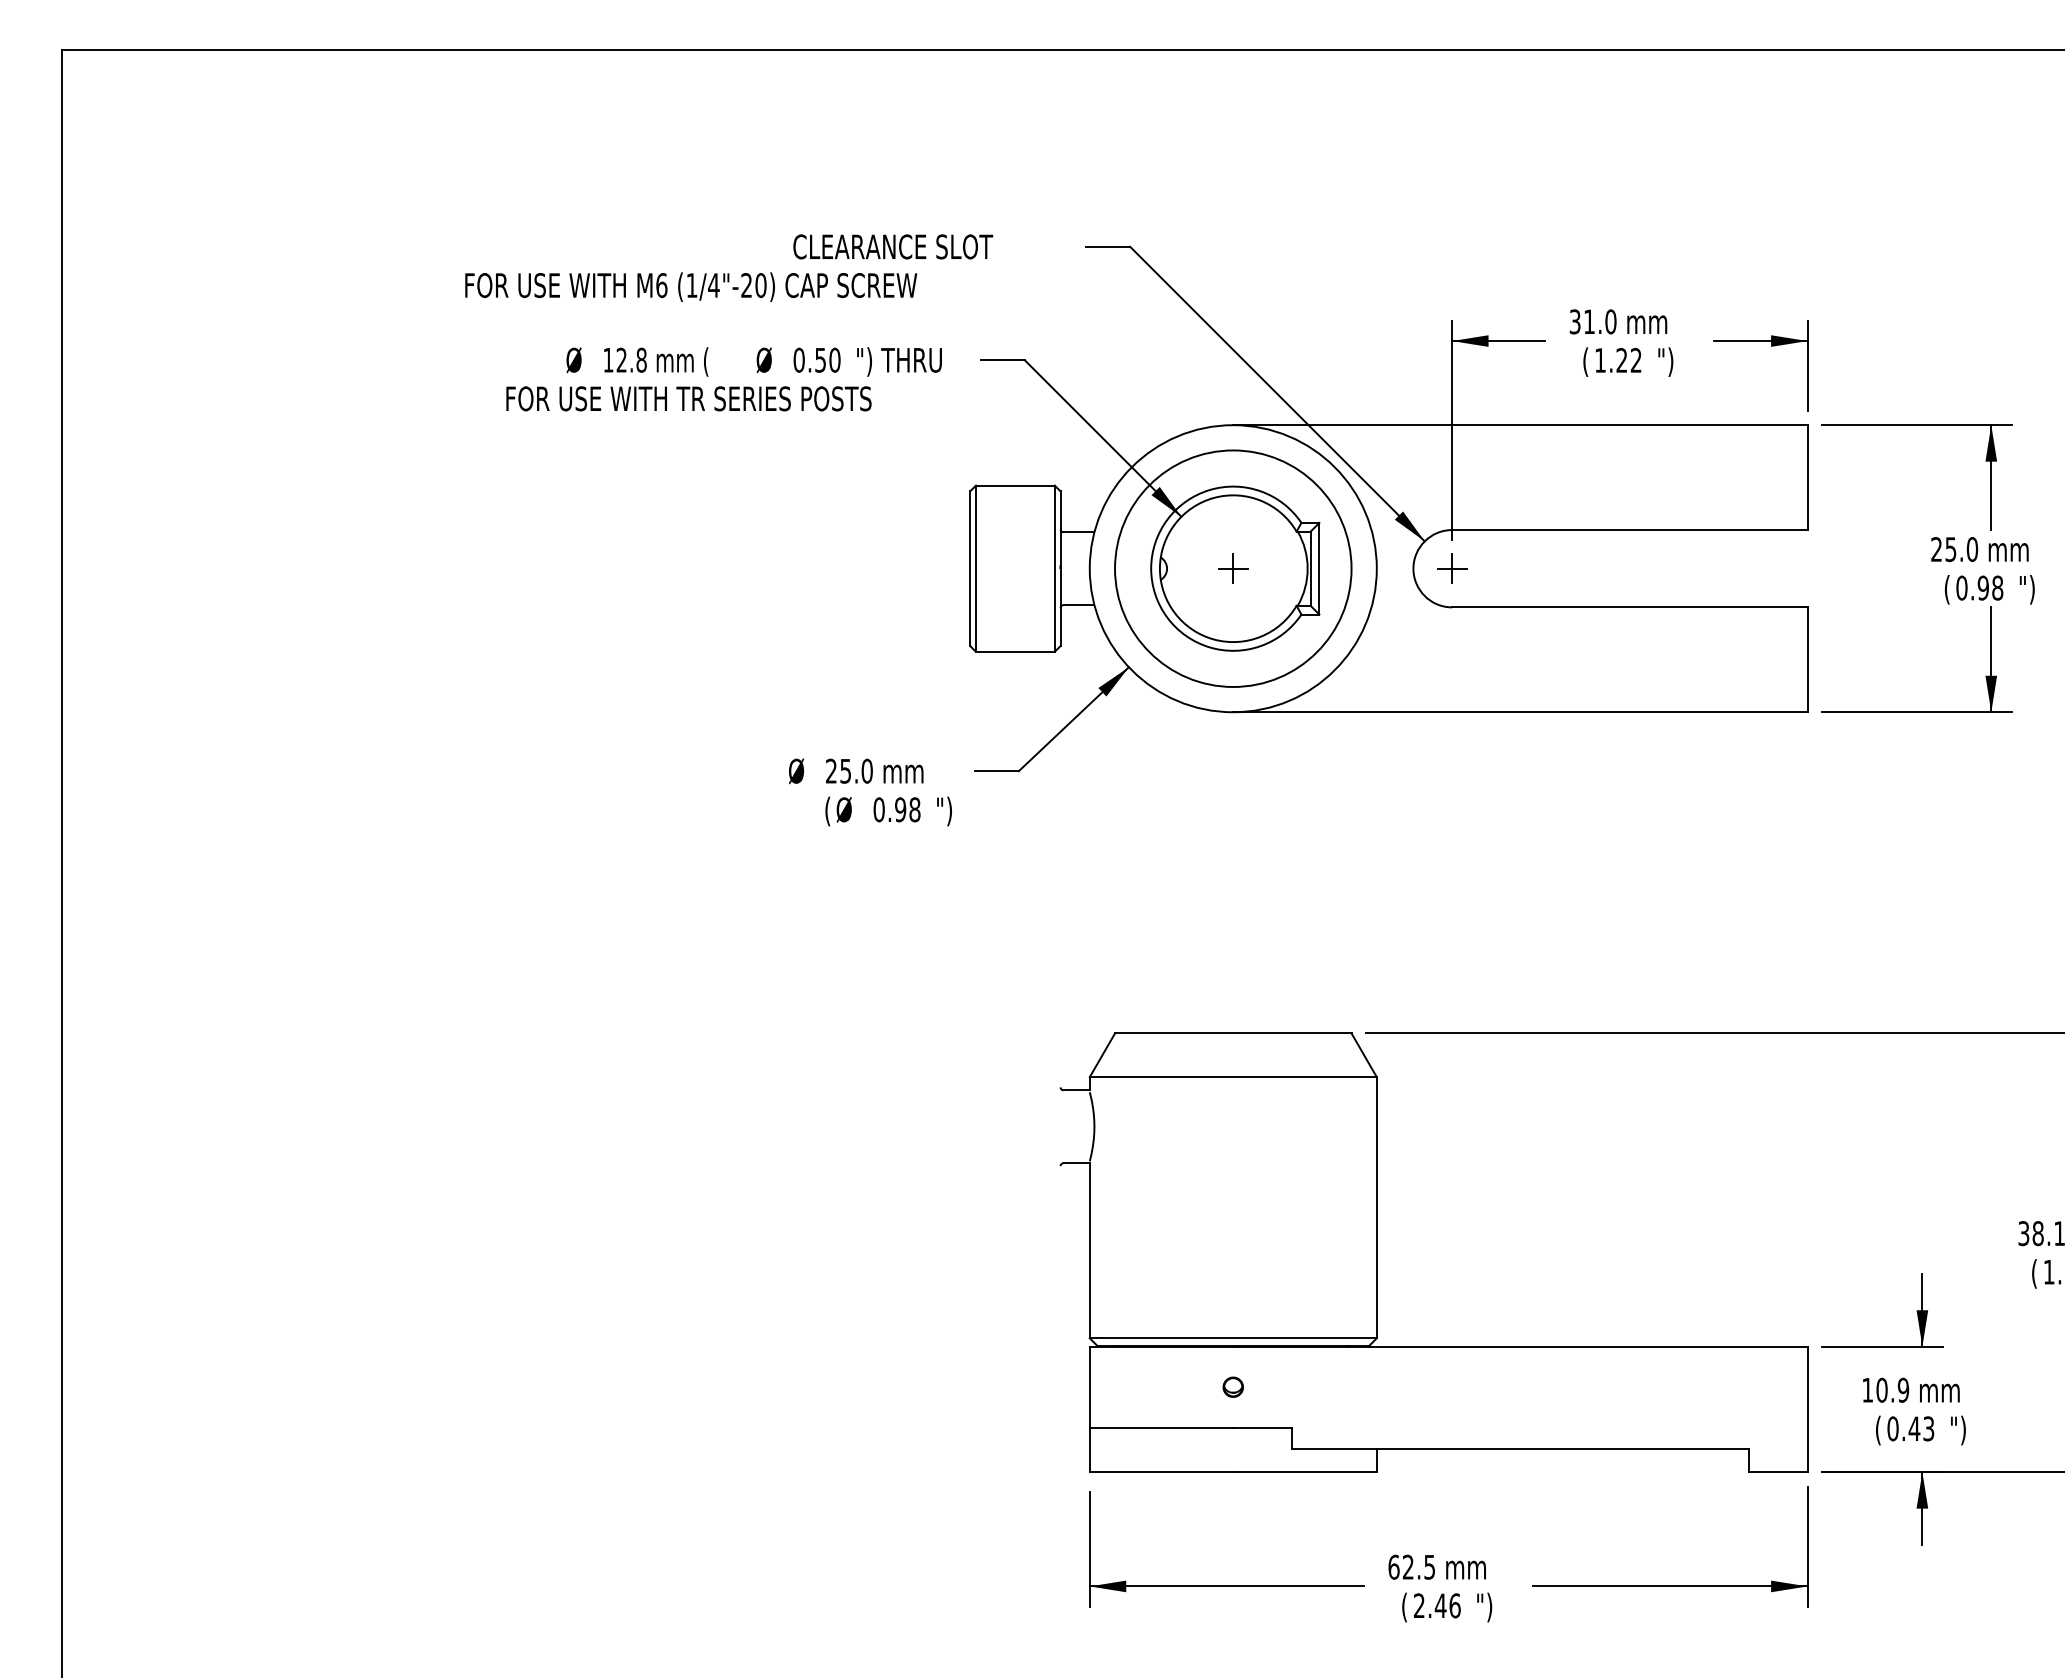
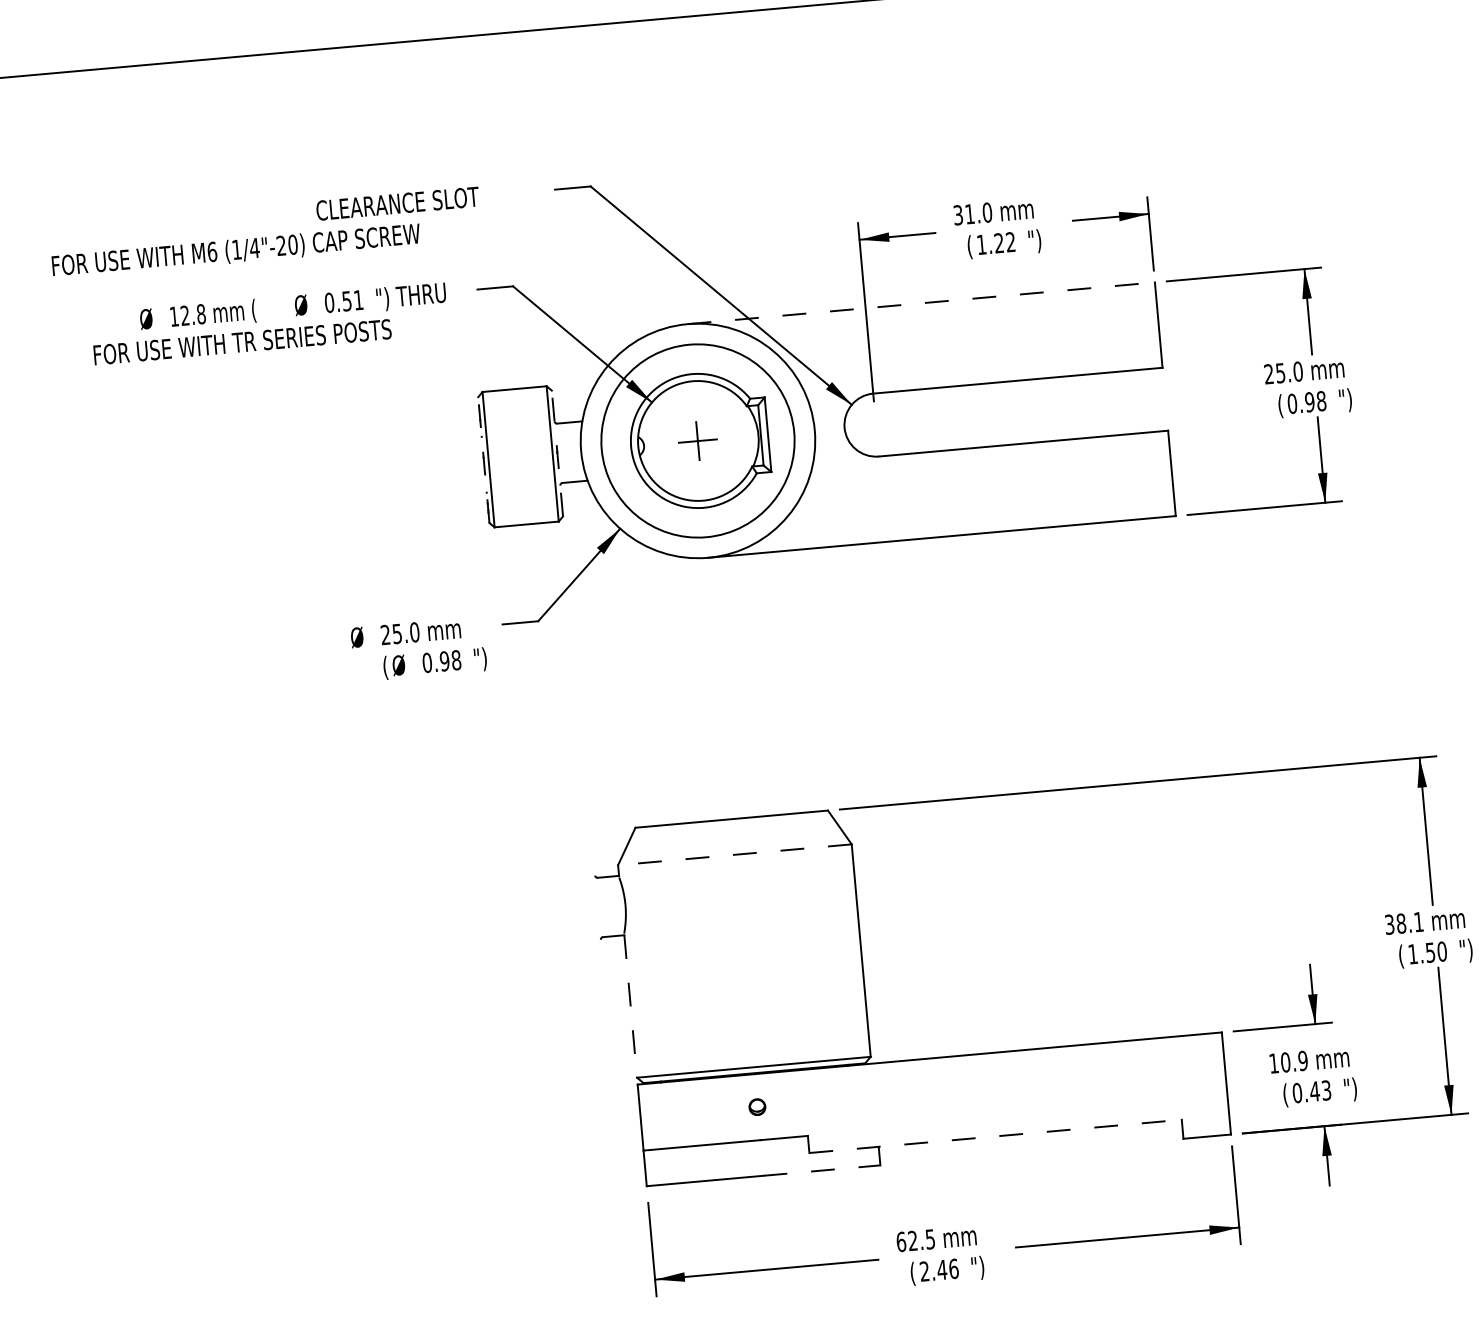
text: (834, 359) -> (358, 299), 0.50 -> 0.51
line: (1520, 425) -> (921, 303), solid -> dashed
line: (970, 568) -> (484, 459), solid -> dashed
line: (1060, 568) -> (557, 453), solid -> dashed
part: (1233, 568) -> (698, 440), size x1.6
part: (1452, 568) -> (876, 424), removed
line: (1233, 1077) -> (735, 855), solid -> dashed
line: (1089, 1250) -> (630, 1006), solid -> dashed
line: (1520, 1448) -> (995, 1136), solid -> dashed
line: (1305, 1471) -> (822, 1170), solid -> dashed

